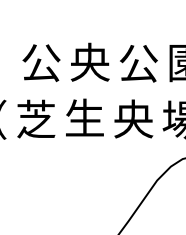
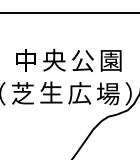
text: (40, 62) -> (25, 60), 公 -> 中
text: (133, 119) -> (79, 93), 央 -> 広

